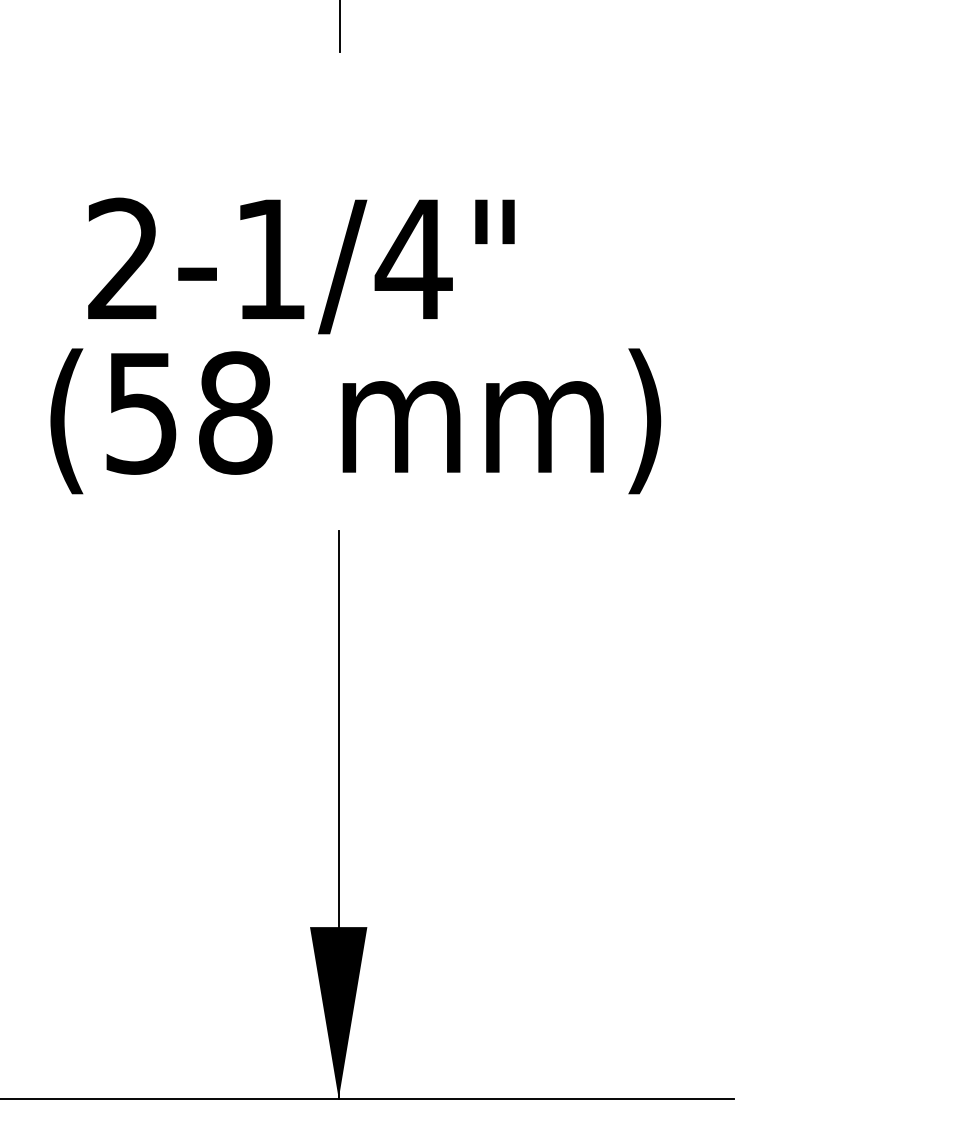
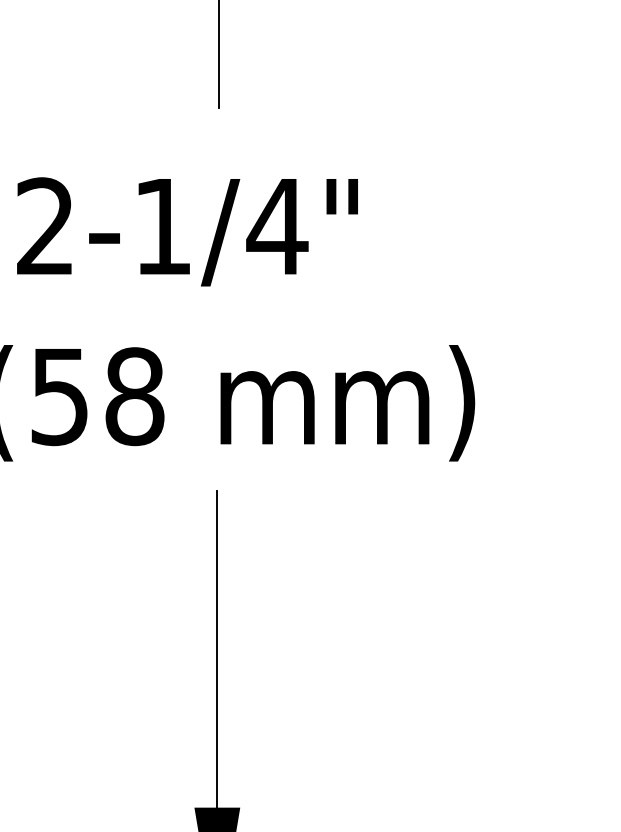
text: (301, 265) -> (187, 231), moved

